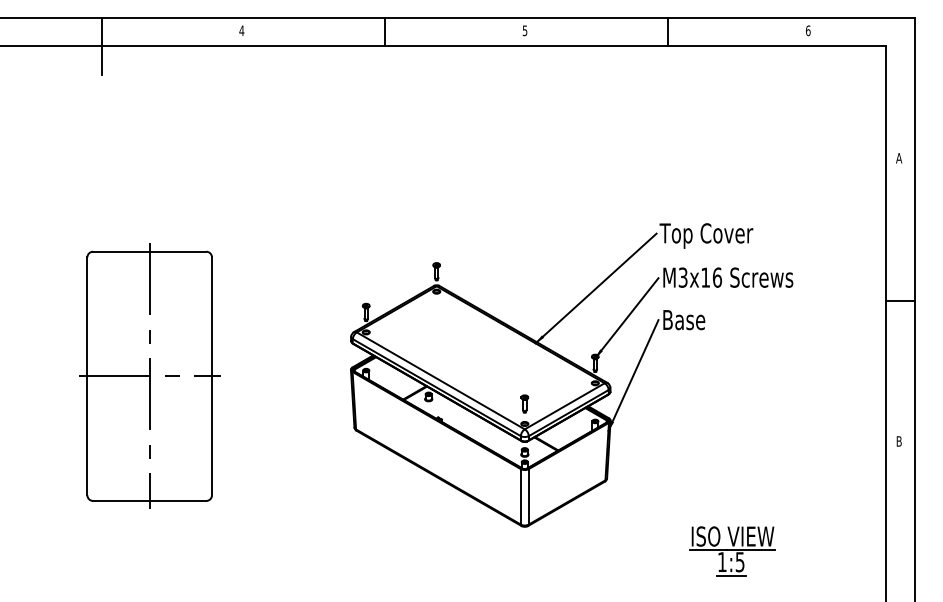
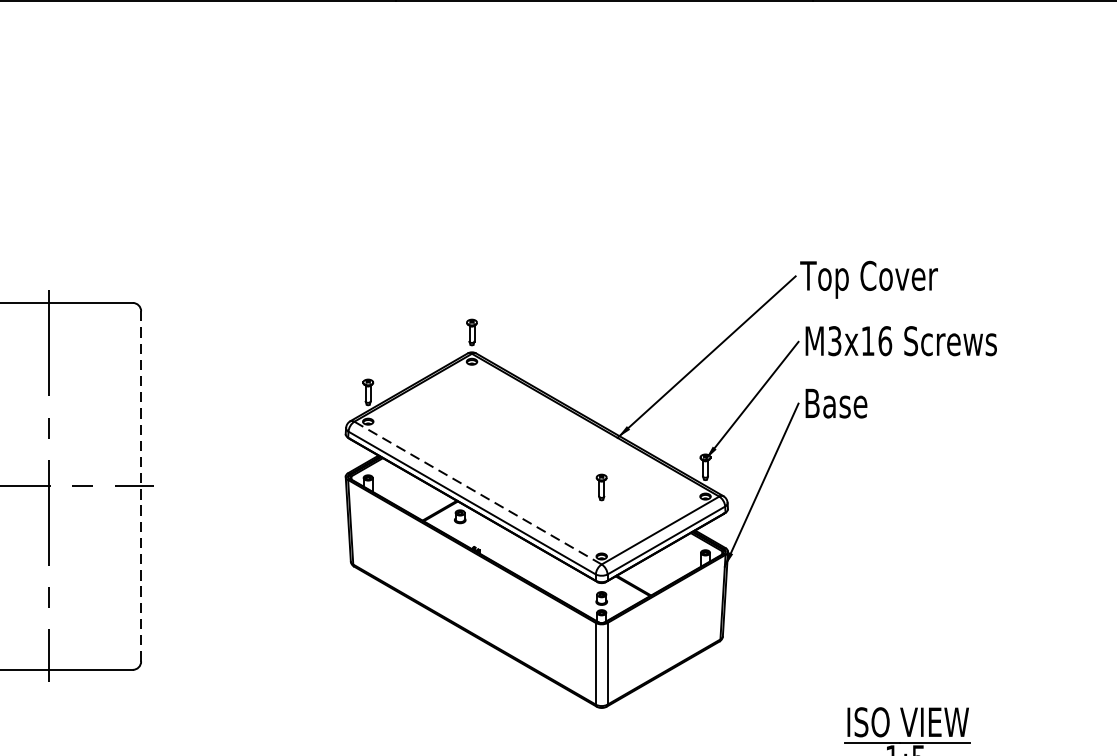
line: (212, 376) -> (141, 486), solid -> dashed
line: (440, 380) -> (477, 492), solid -> dashed
part: (524, 403) -> (601, 486), moved

